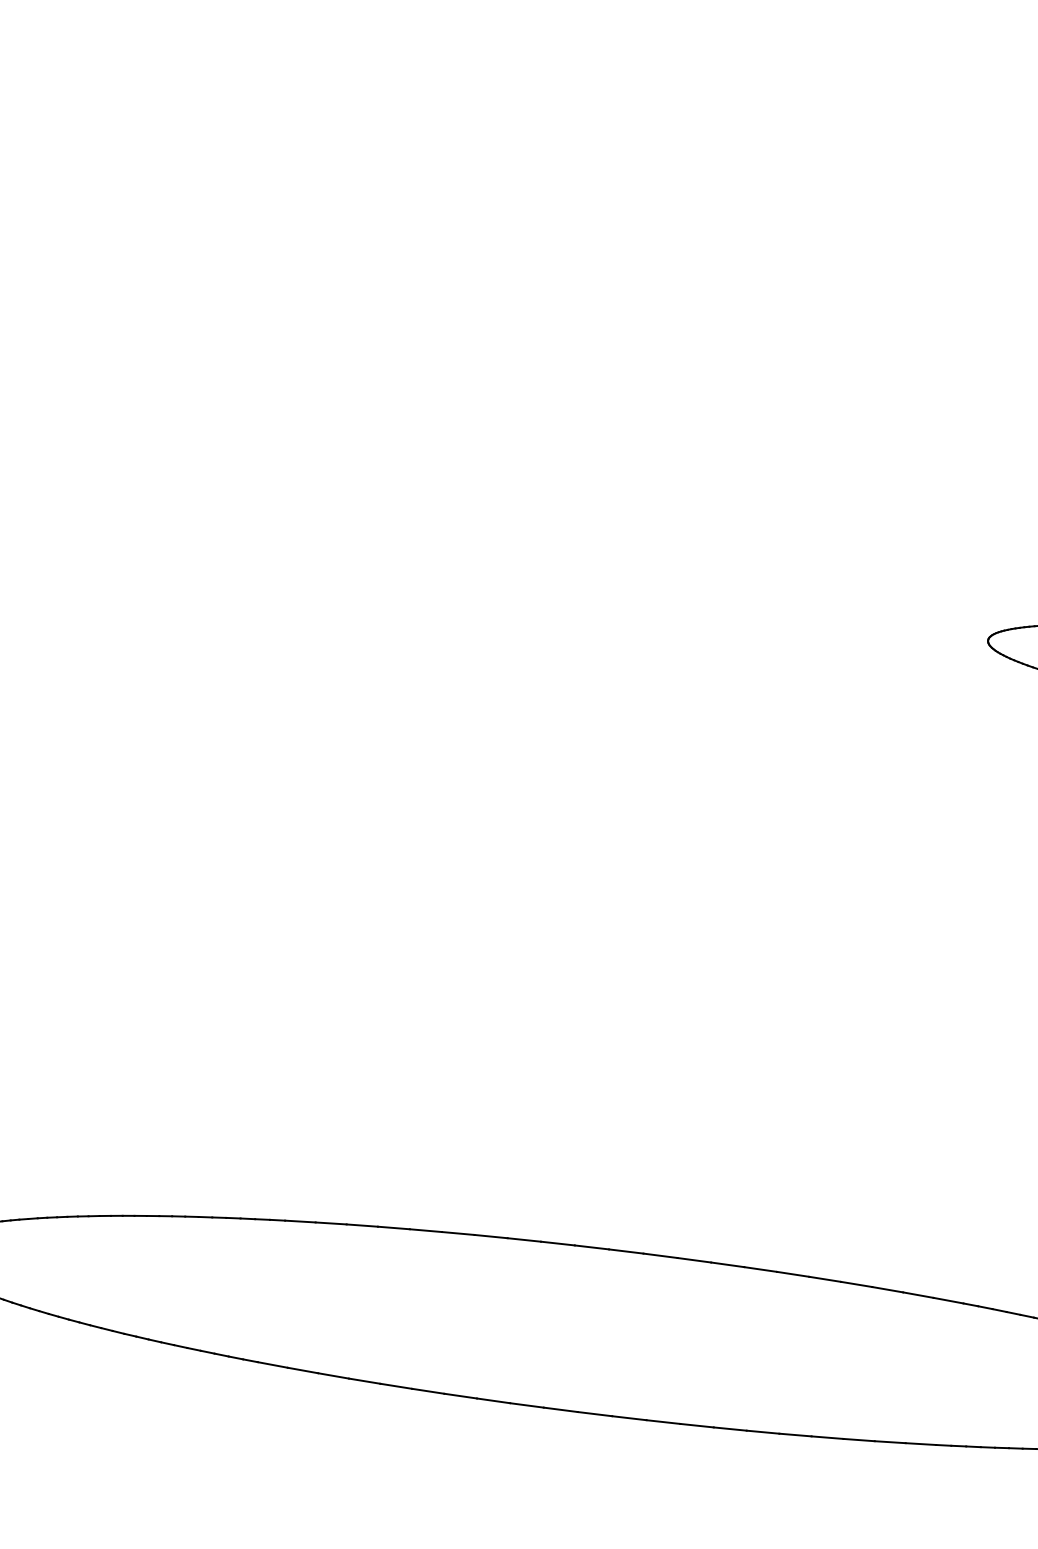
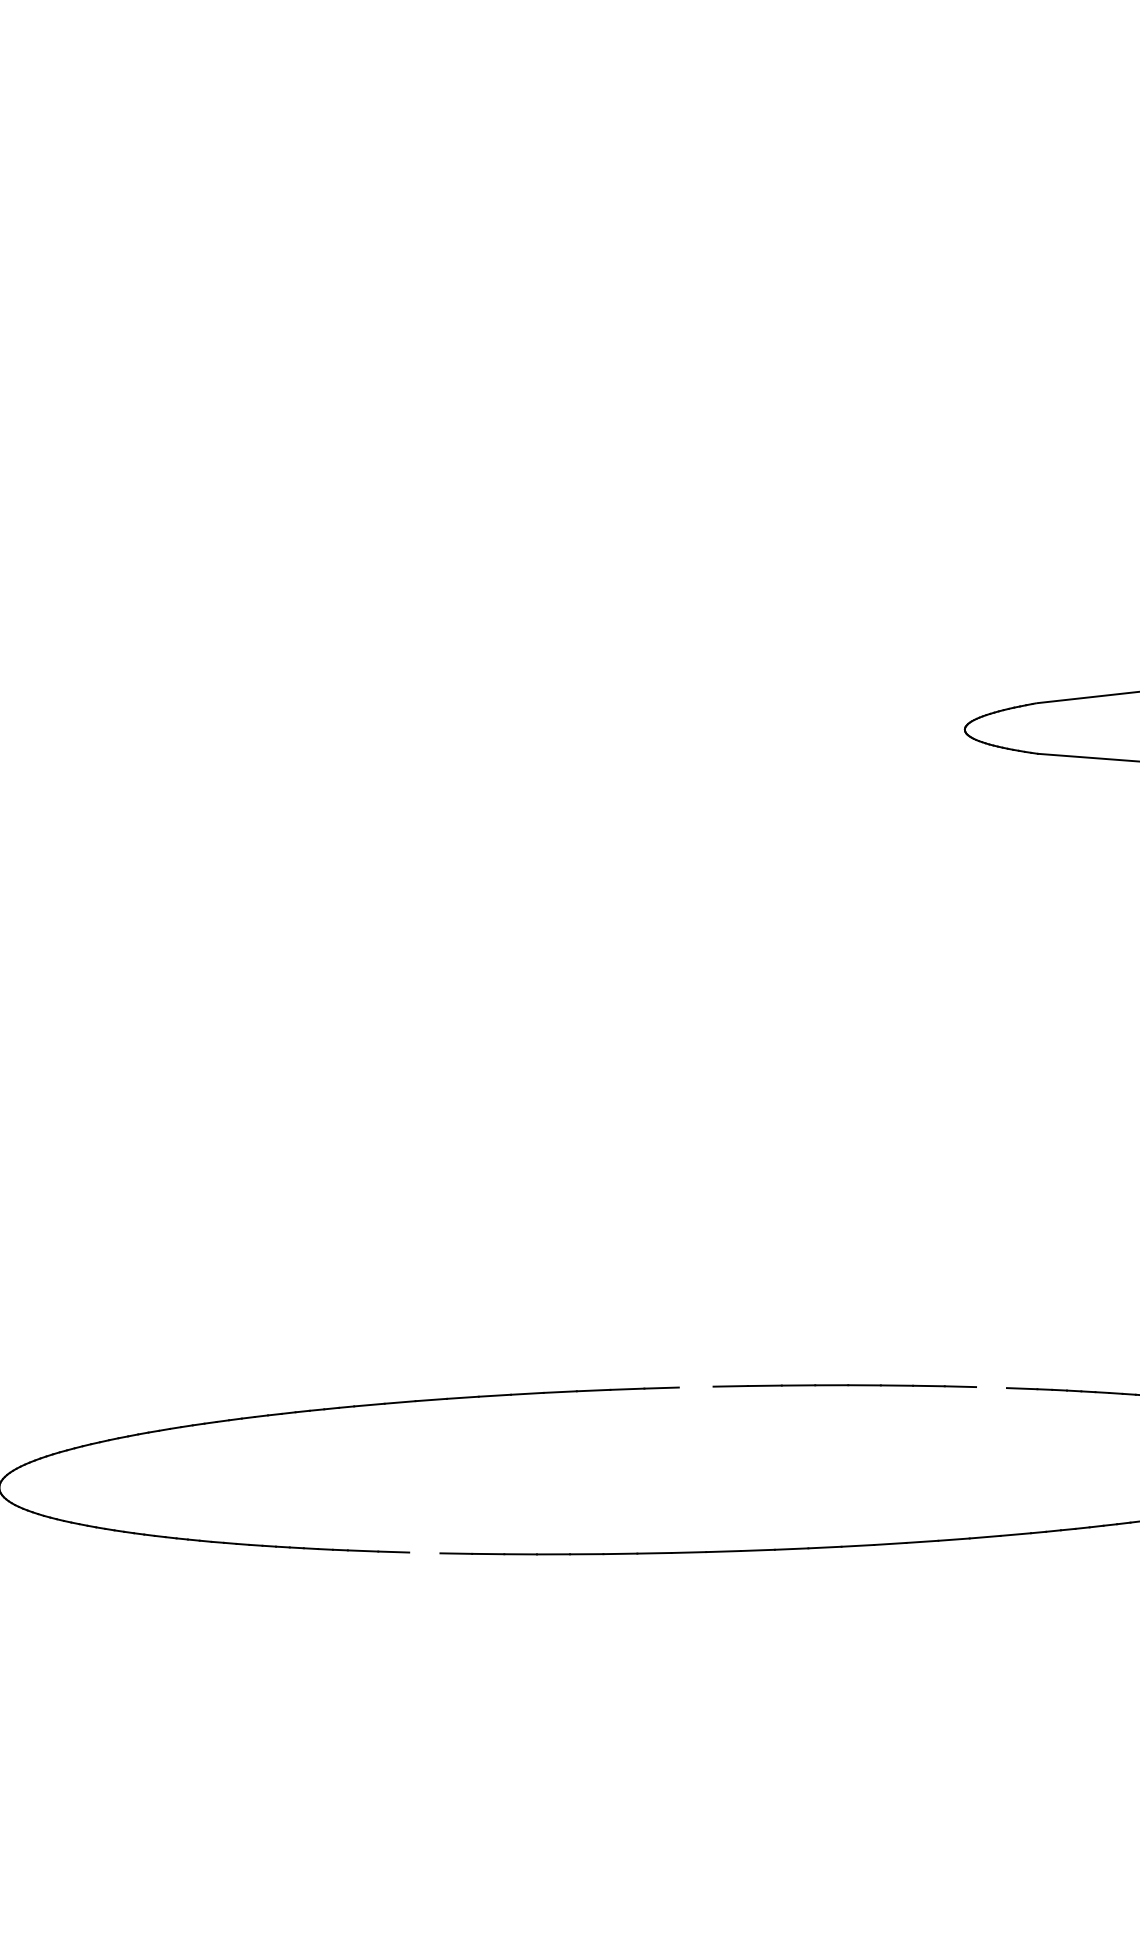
line: (625, 1250) -> (695, 1386), removed
line: (918, 1295) -> (991, 1387), removed
line: (333, 1375) -> (424, 1552), removed

